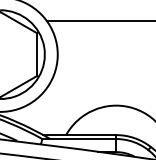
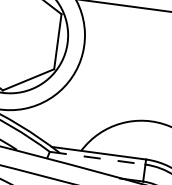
line: (79, 139) -> (97, 158), solid -> dashed

